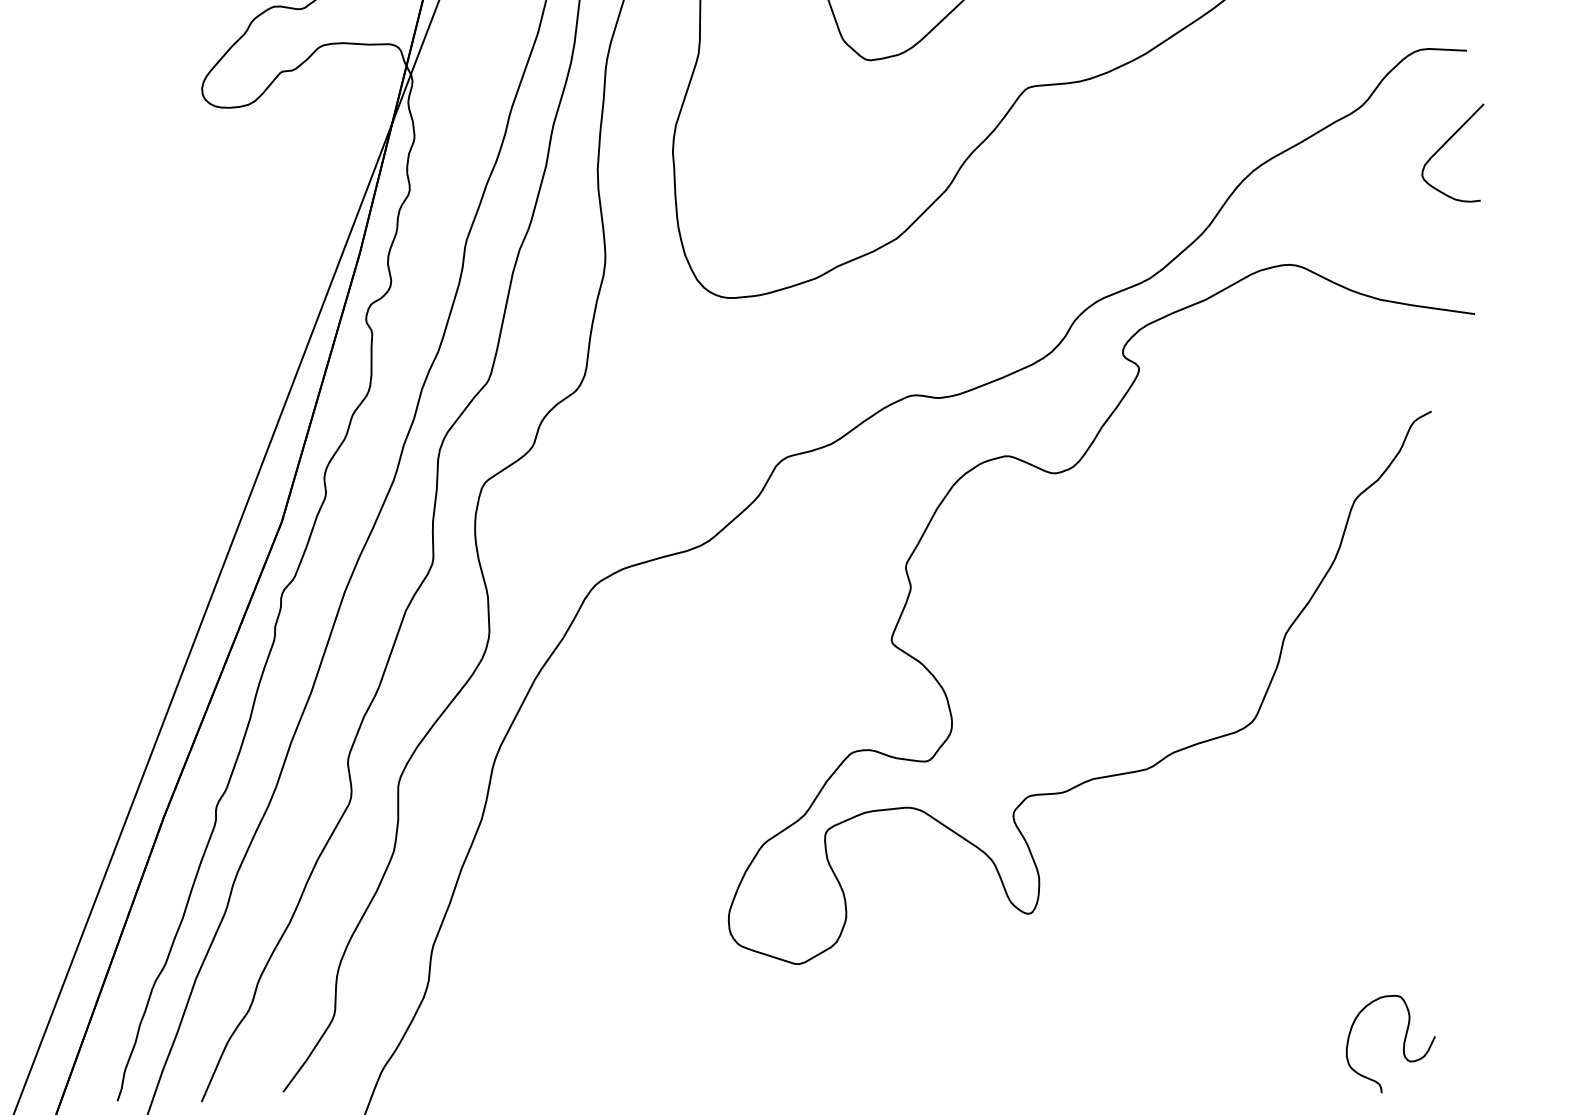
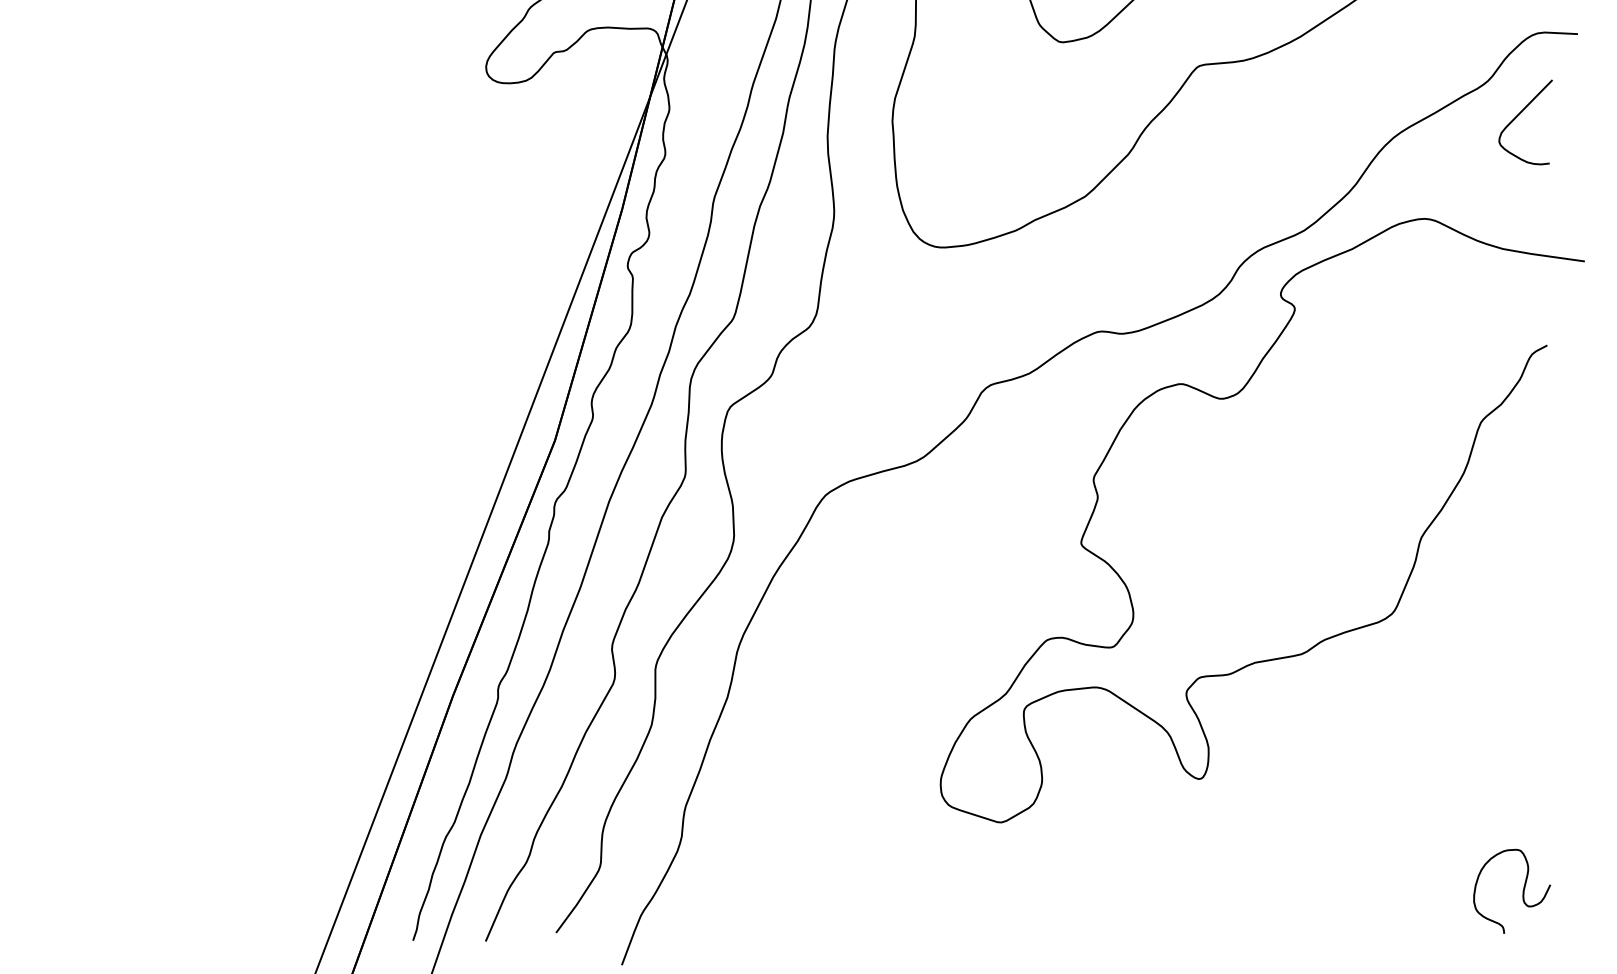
curve: (1445, 145) -> (1519, 115), moved

